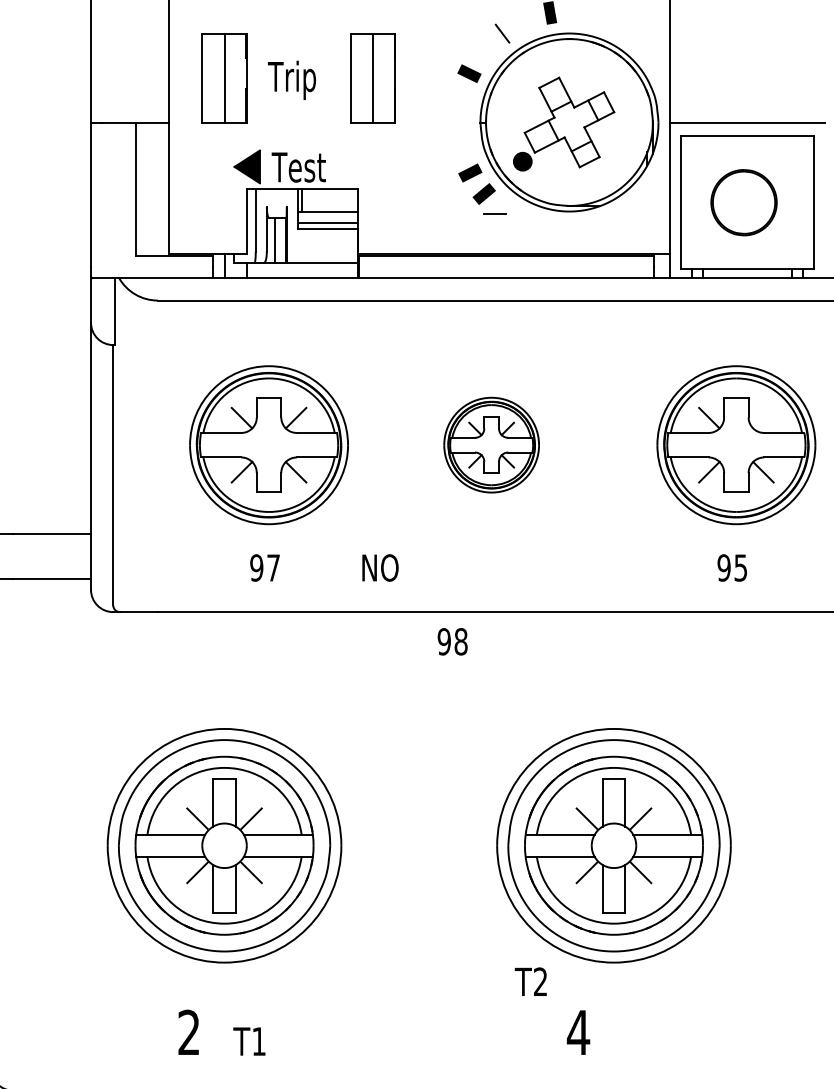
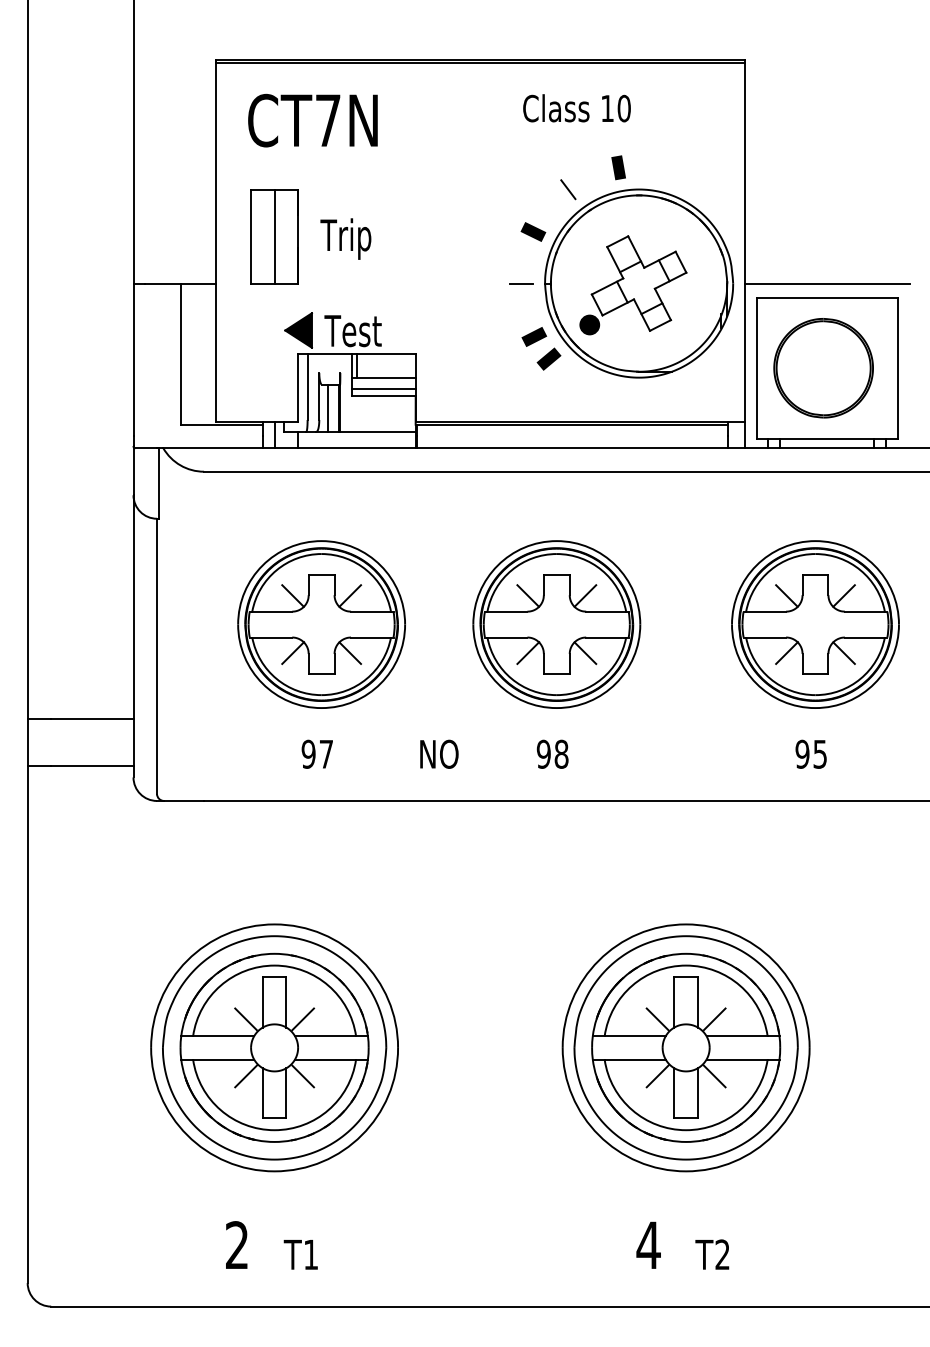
part: (373, 77) -> (431, 236), removed
part: (743, 202) -> (823, 368), size x1.43
line: (495, 214) -> (521, 283), moved
line: (762, 417) -> (843, 595), added
part: (491, 445) -> (556, 624), size x1.67
text: (452, 641) -> (552, 753), moved
text: (531, 981) -> (712, 1254), moved

